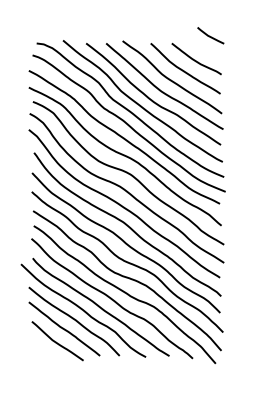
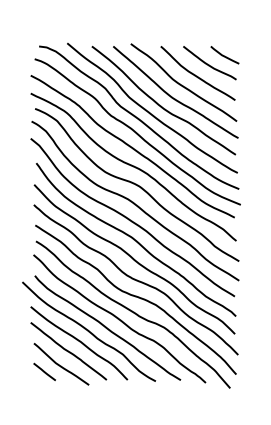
curve: (210, 35) -> (224, 55), moved
line: (41, 347) -> (44, 371), added

